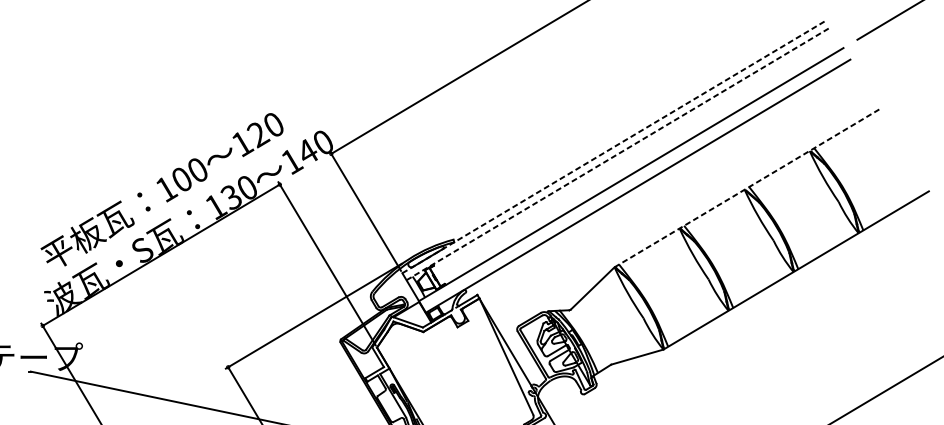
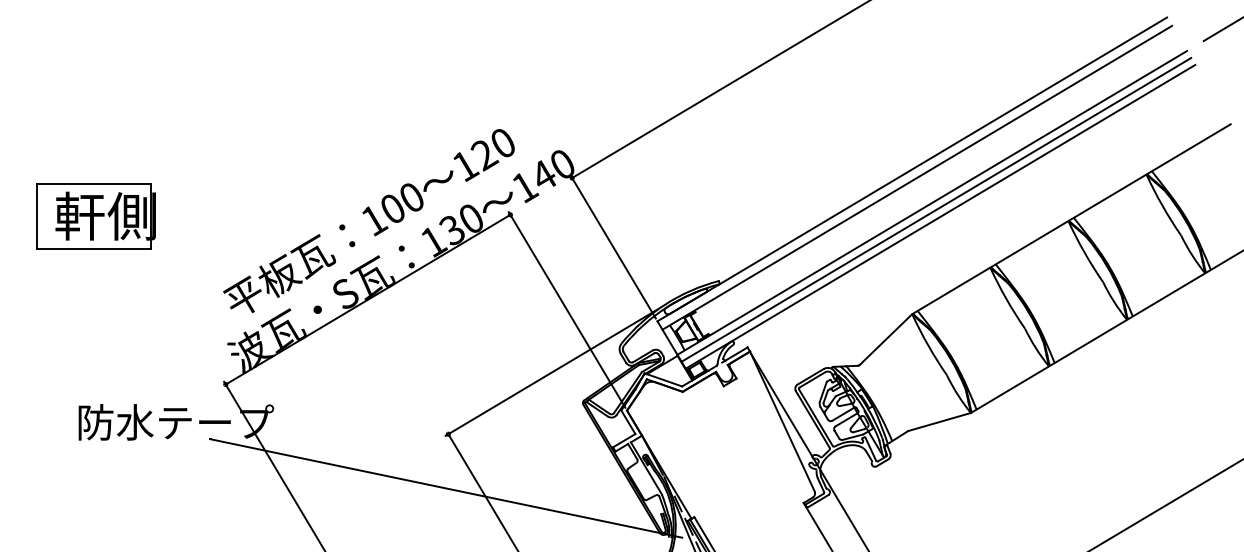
line: (614, 146) -> (912, 169), dashed -> solid
line: (618, 153) -> (917, 177), dashed -> solid
line: (634, 180) -> (936, 209), added
line: (747, 187) -> (1071, 218), dashed -> solid

